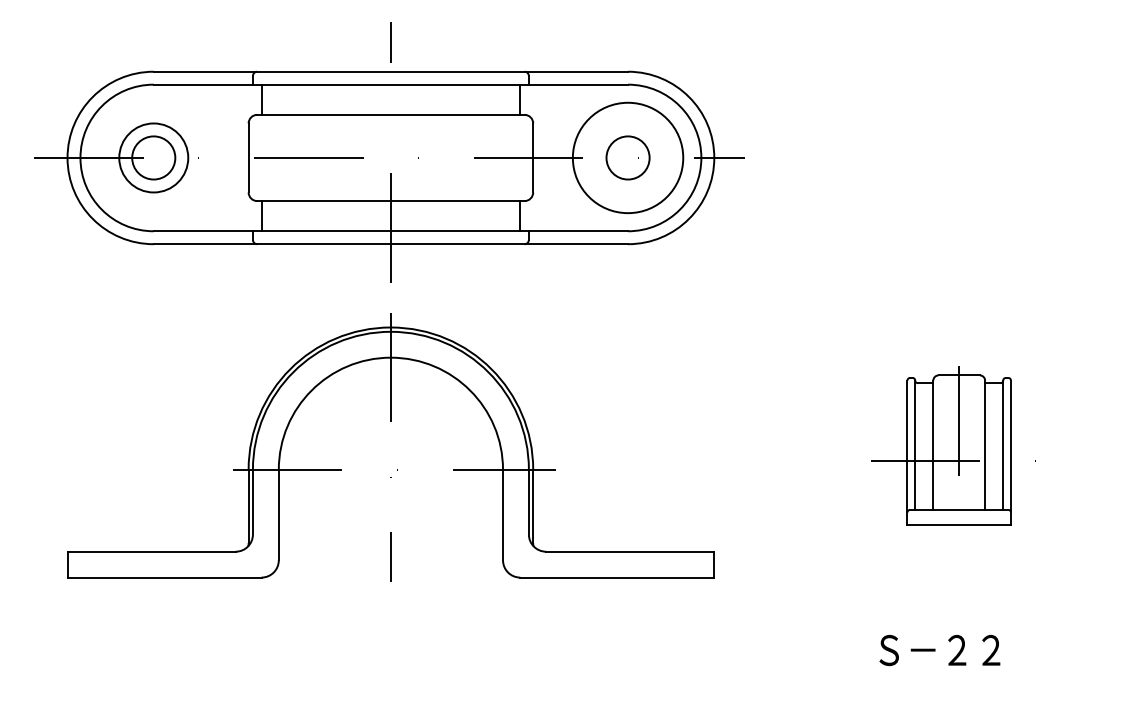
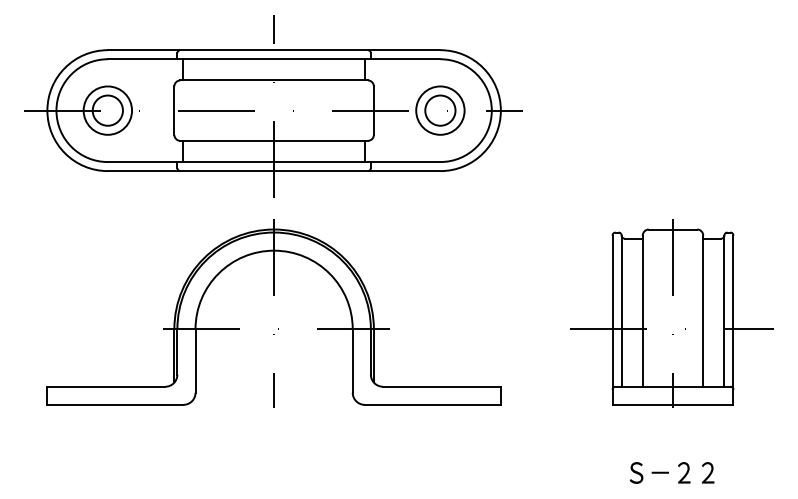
circle: (628, 157) -> (440, 110), size x0.62
part: (957, 447) -> (671, 313), size x1.67
text: (939, 649) -> (671, 472), moved

